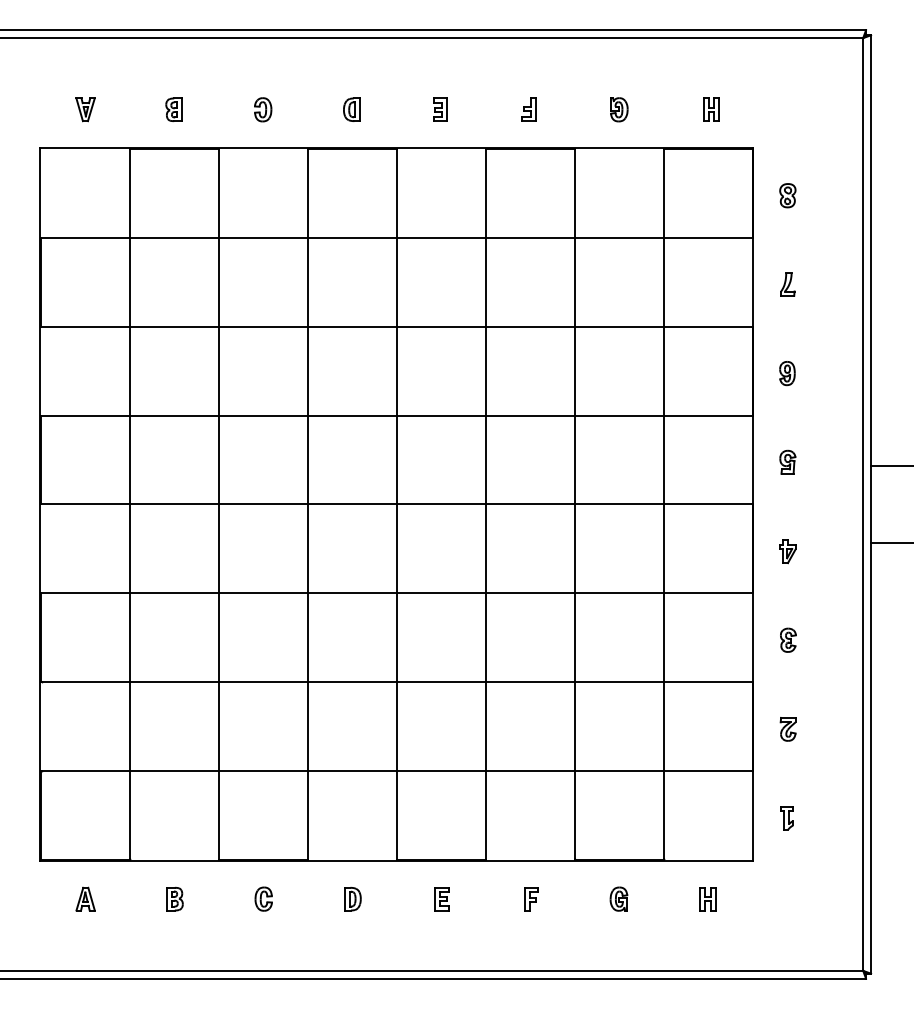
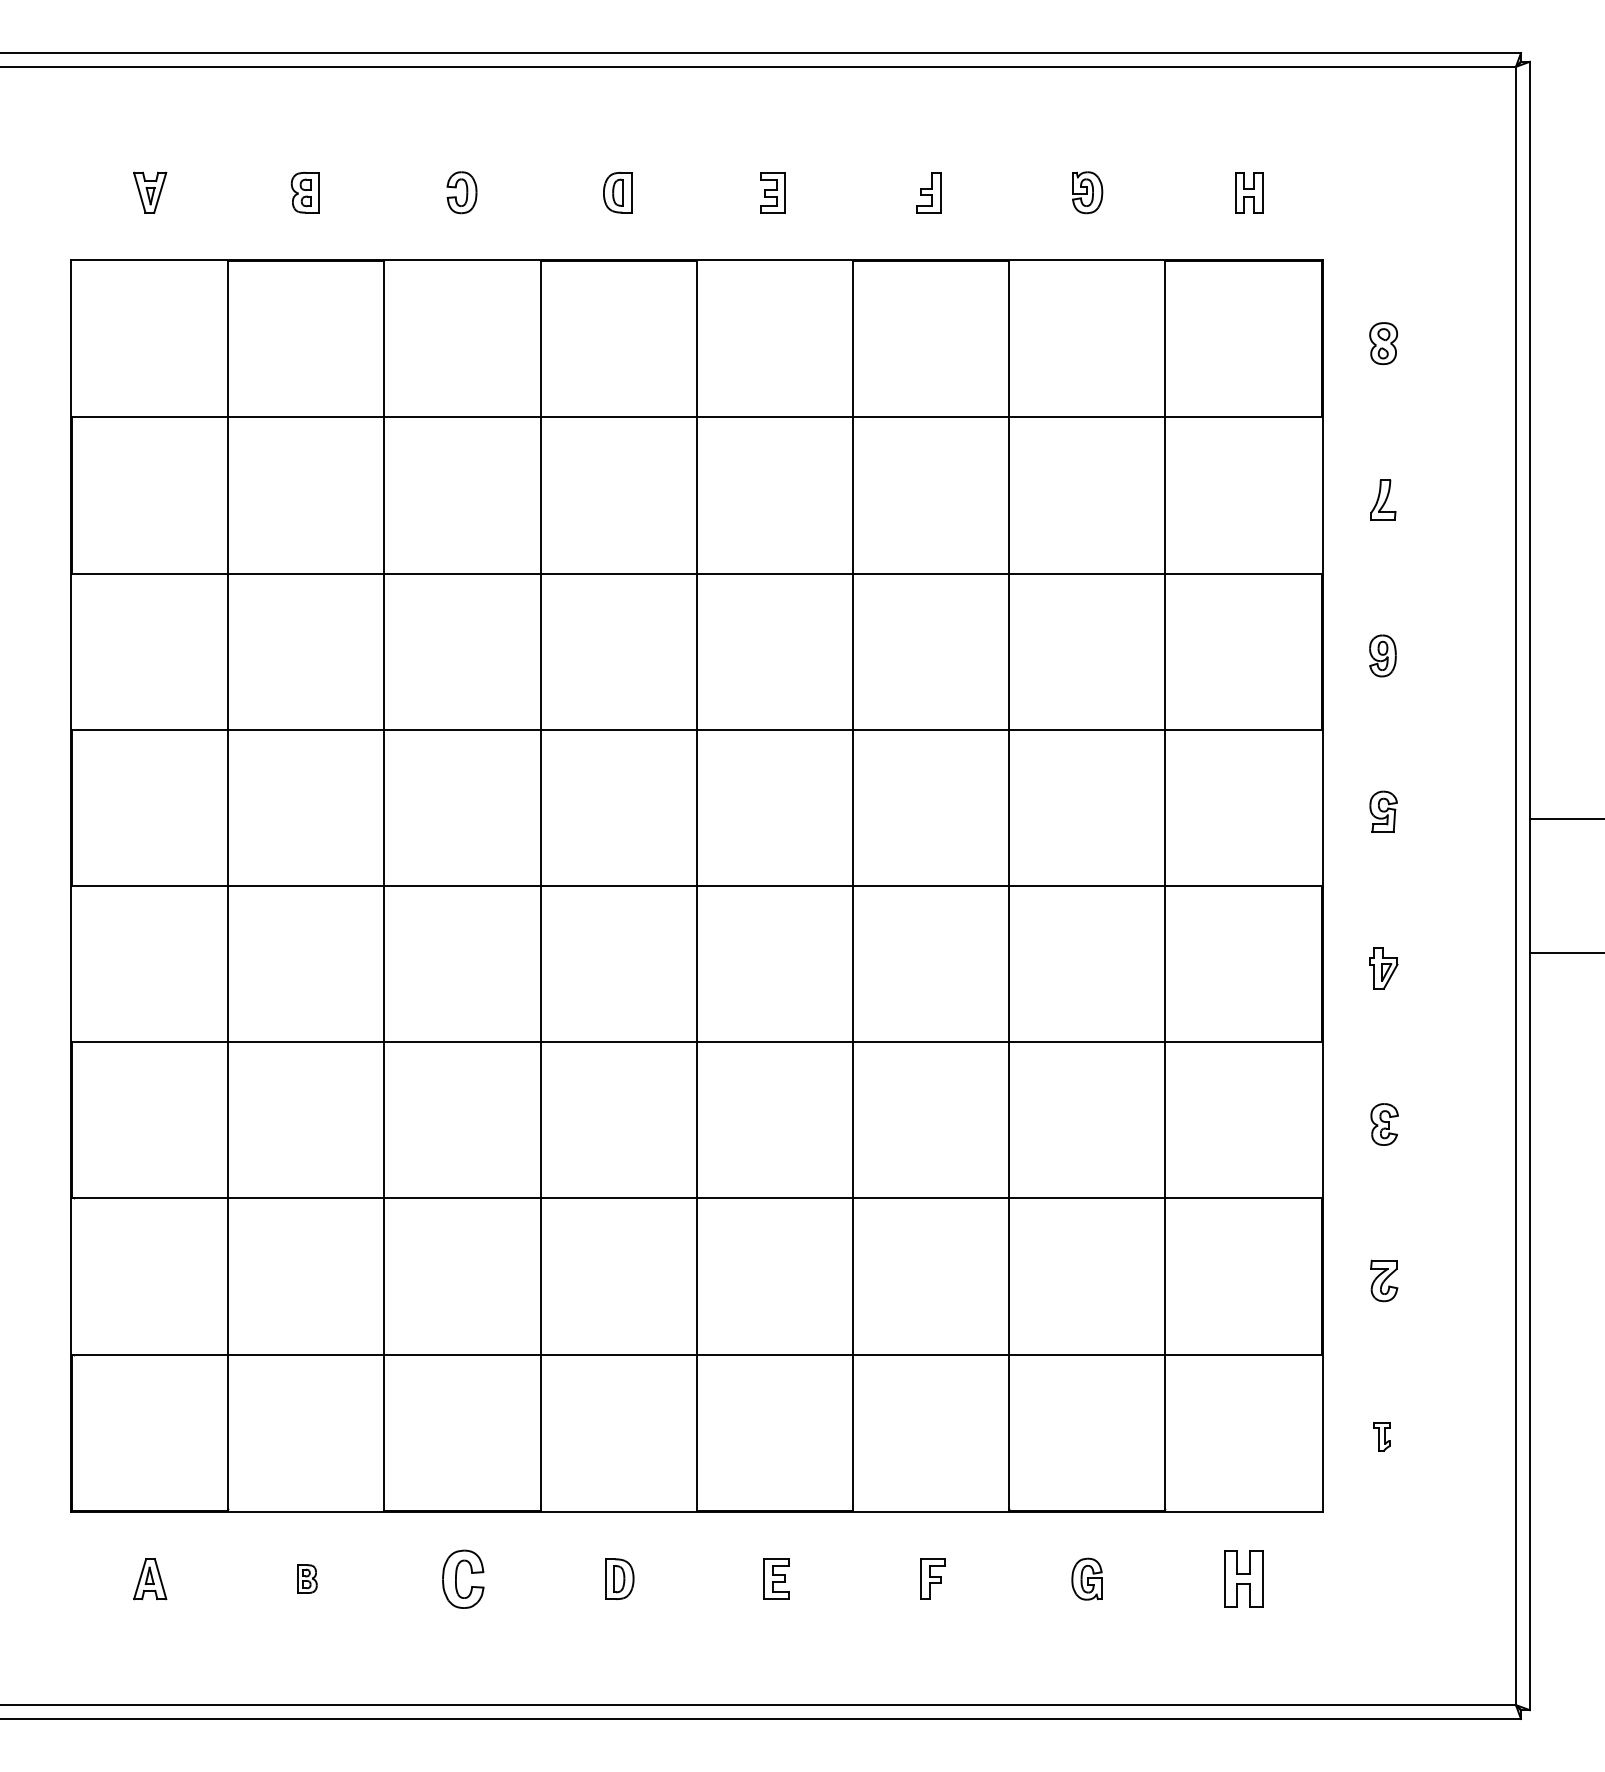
part: (786, 818) -> (1381, 1437), size x0.7
part: (174, 898) -> (306, 1578), size x0.7
part: (263, 898) -> (462, 1578), size x1.4
part: (707, 899) -> (1242, 1579), size x1.4

